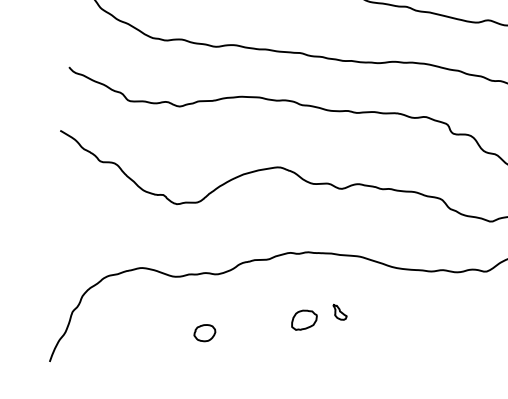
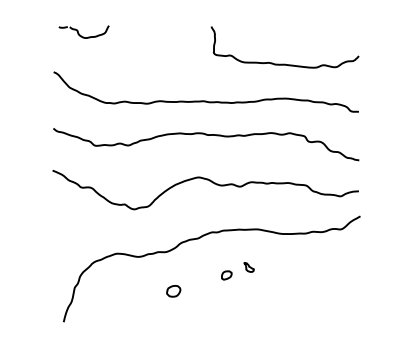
part: (304, 320) -> (226, 275), size x0.62
part: (204, 333) -> (173, 291), moved

